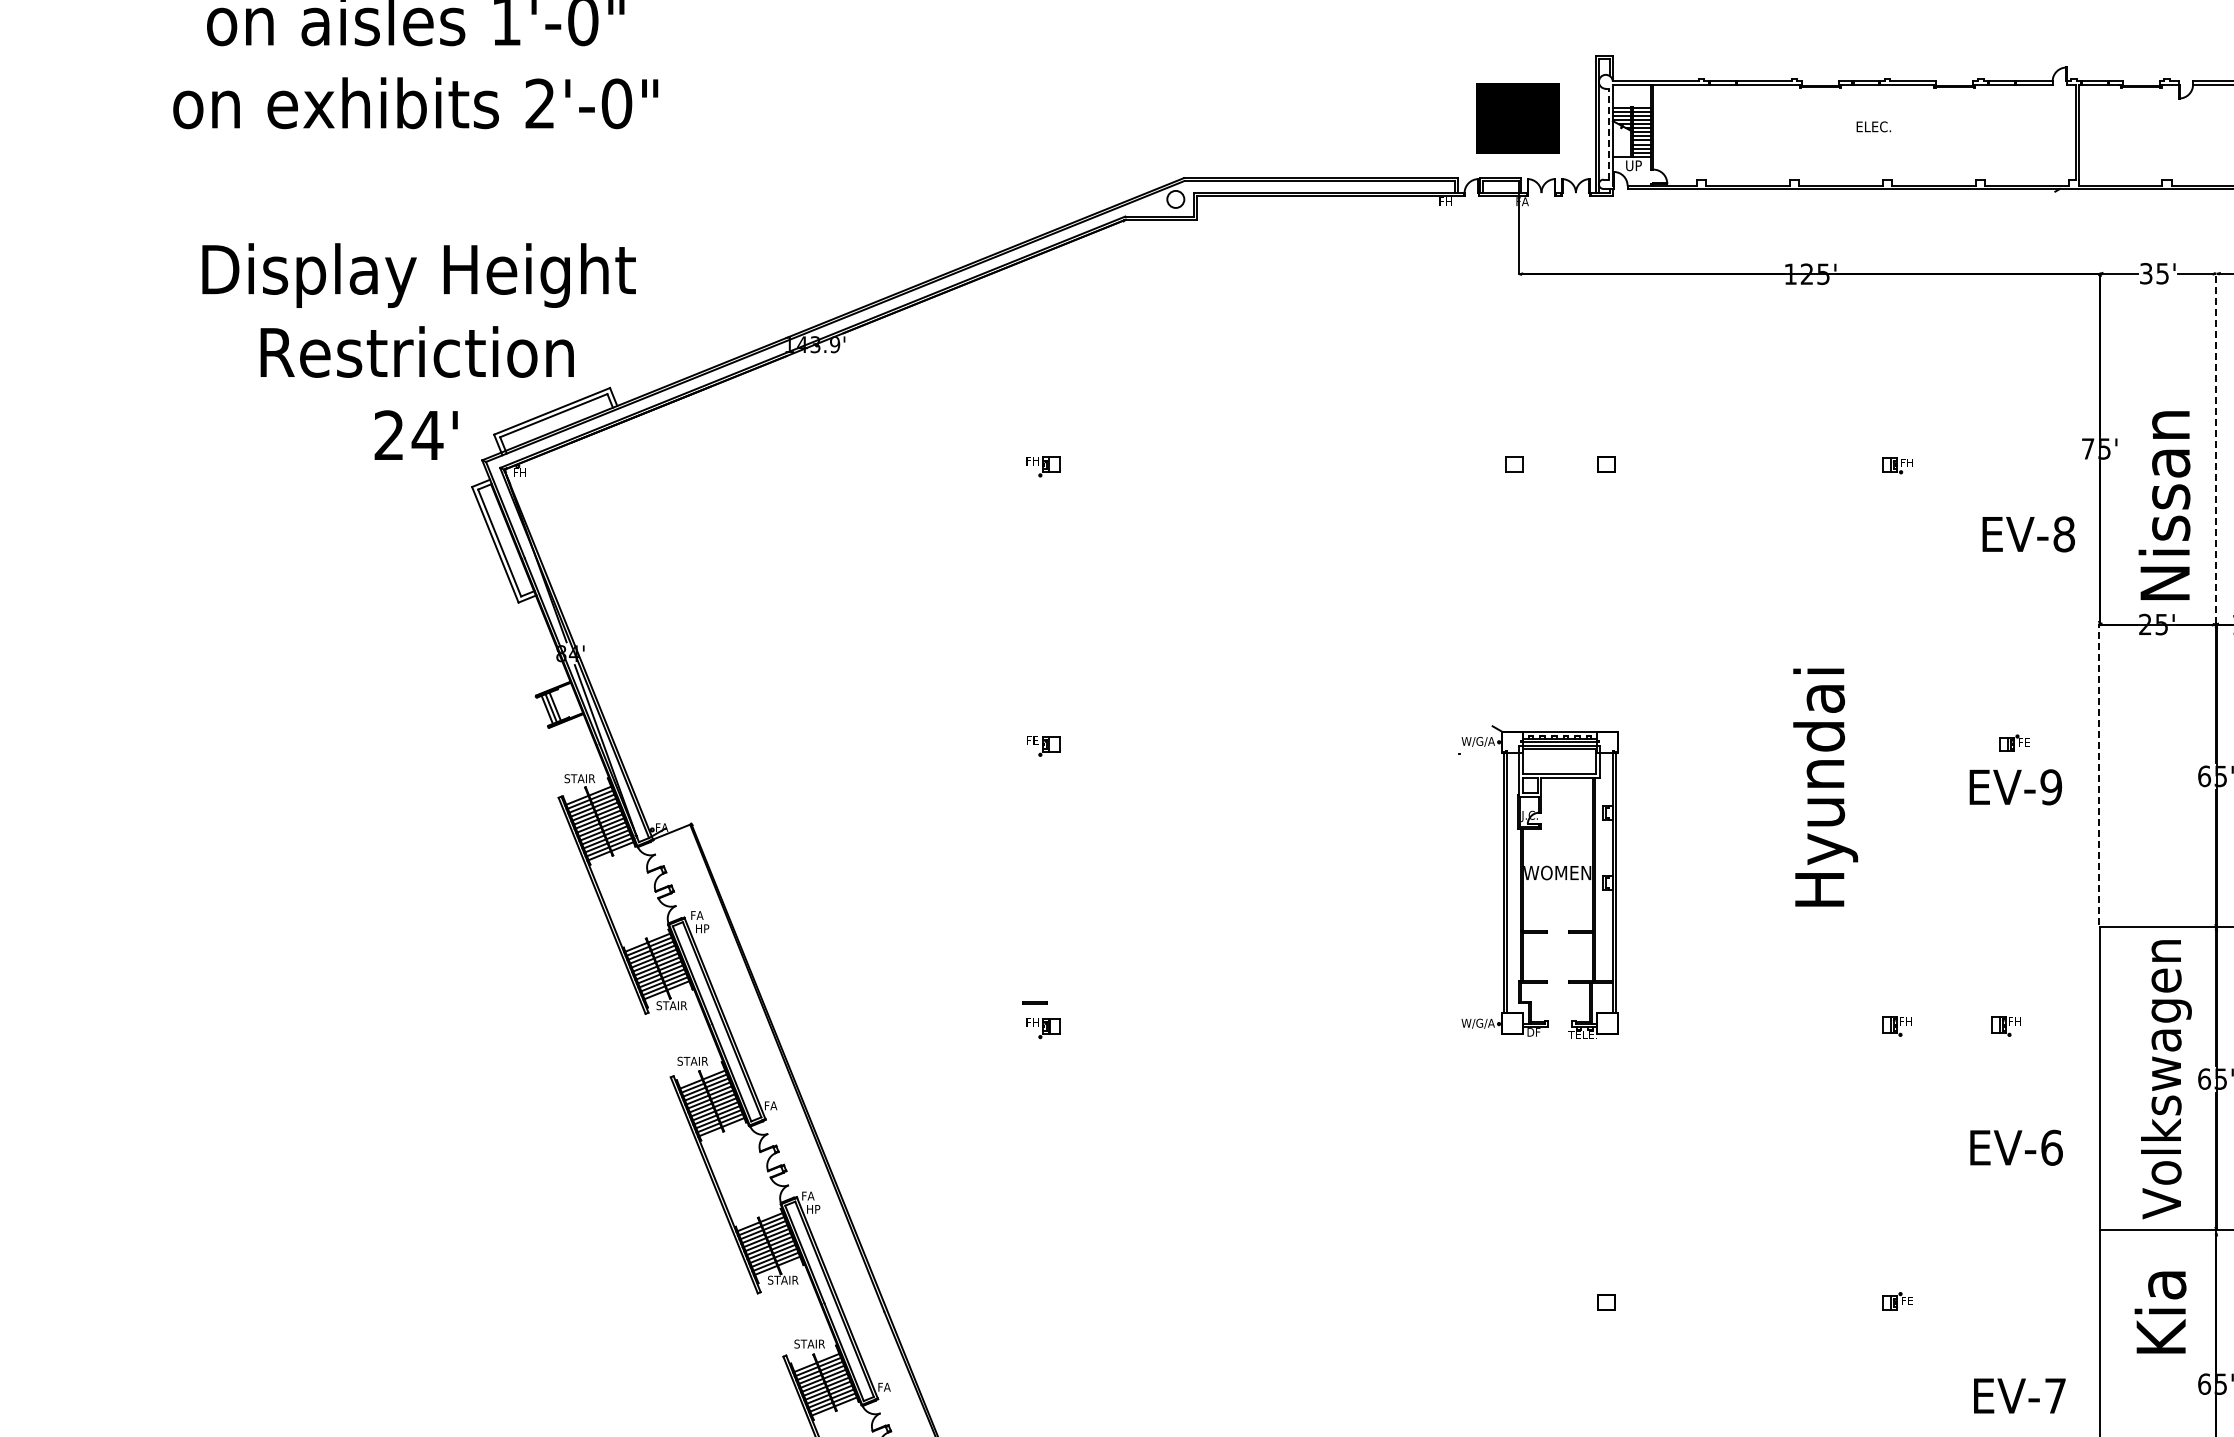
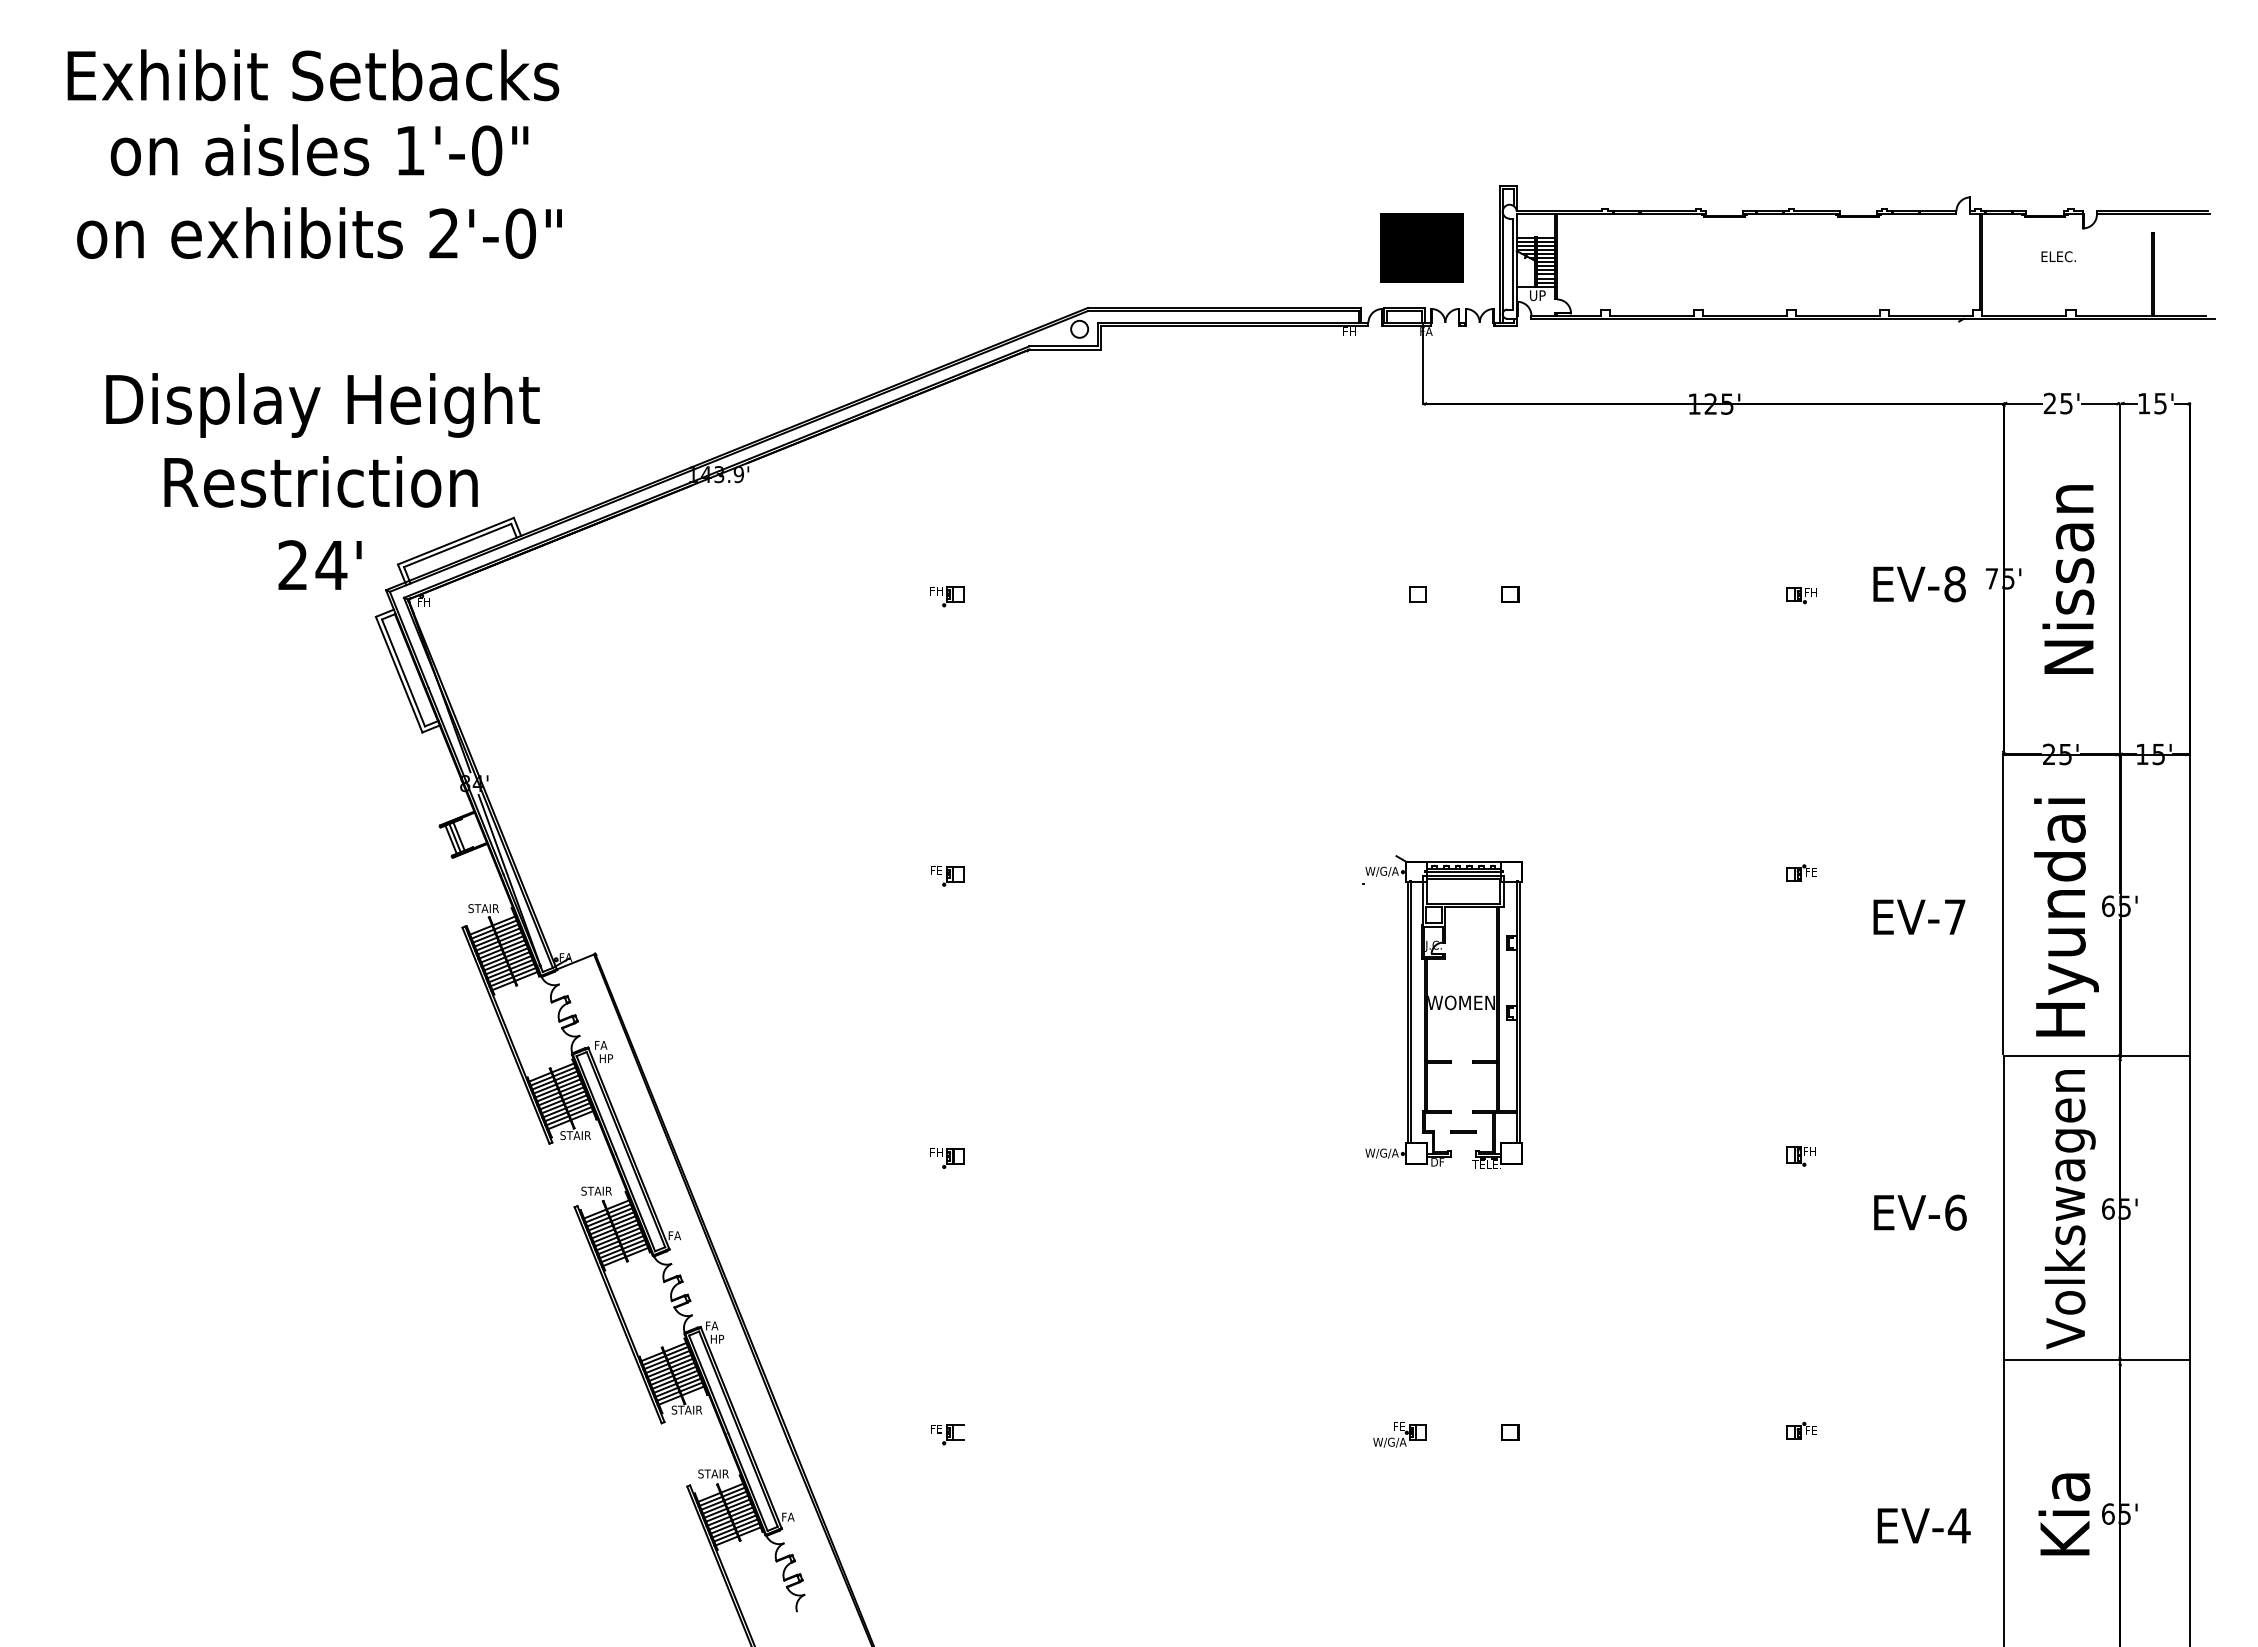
text: (1873, 126) -> (2058, 256), moved
line: (1608, 133) -> (1512, 263), dashed -> solid
text: (2145, 273) -> (2049, 403), 35' -> 25'
line: (2216, 449) -> (2120, 579), dashed -> solid
text: (2164, 505) -> (2068, 579), moved
text: (2028, 534) -> (1919, 584), moved
part: (2014, 742) -> (1801, 872), moved
line: (2099, 773) -> (2003, 903), dashed -> solid
text: (1825, 787) -> (2066, 917), moved
text: (2050, 787) -> (1954, 917), EV-9 -> EV-7
line: (1034, 1001) -> (1463, 1131), moved
part: (2005, 1026) -> (1909, 1156), removed
text: (2016, 1147) -> (1920, 1212), moved
part: (1043, 1304) -> (947, 1434), added
part: (1495, 1304) -> (1399, 1434), added
text: (2160, 1312) -> (2064, 1514), moved
text: (2055, 1395) -> (1959, 1525), EV-7 -> EV-4

